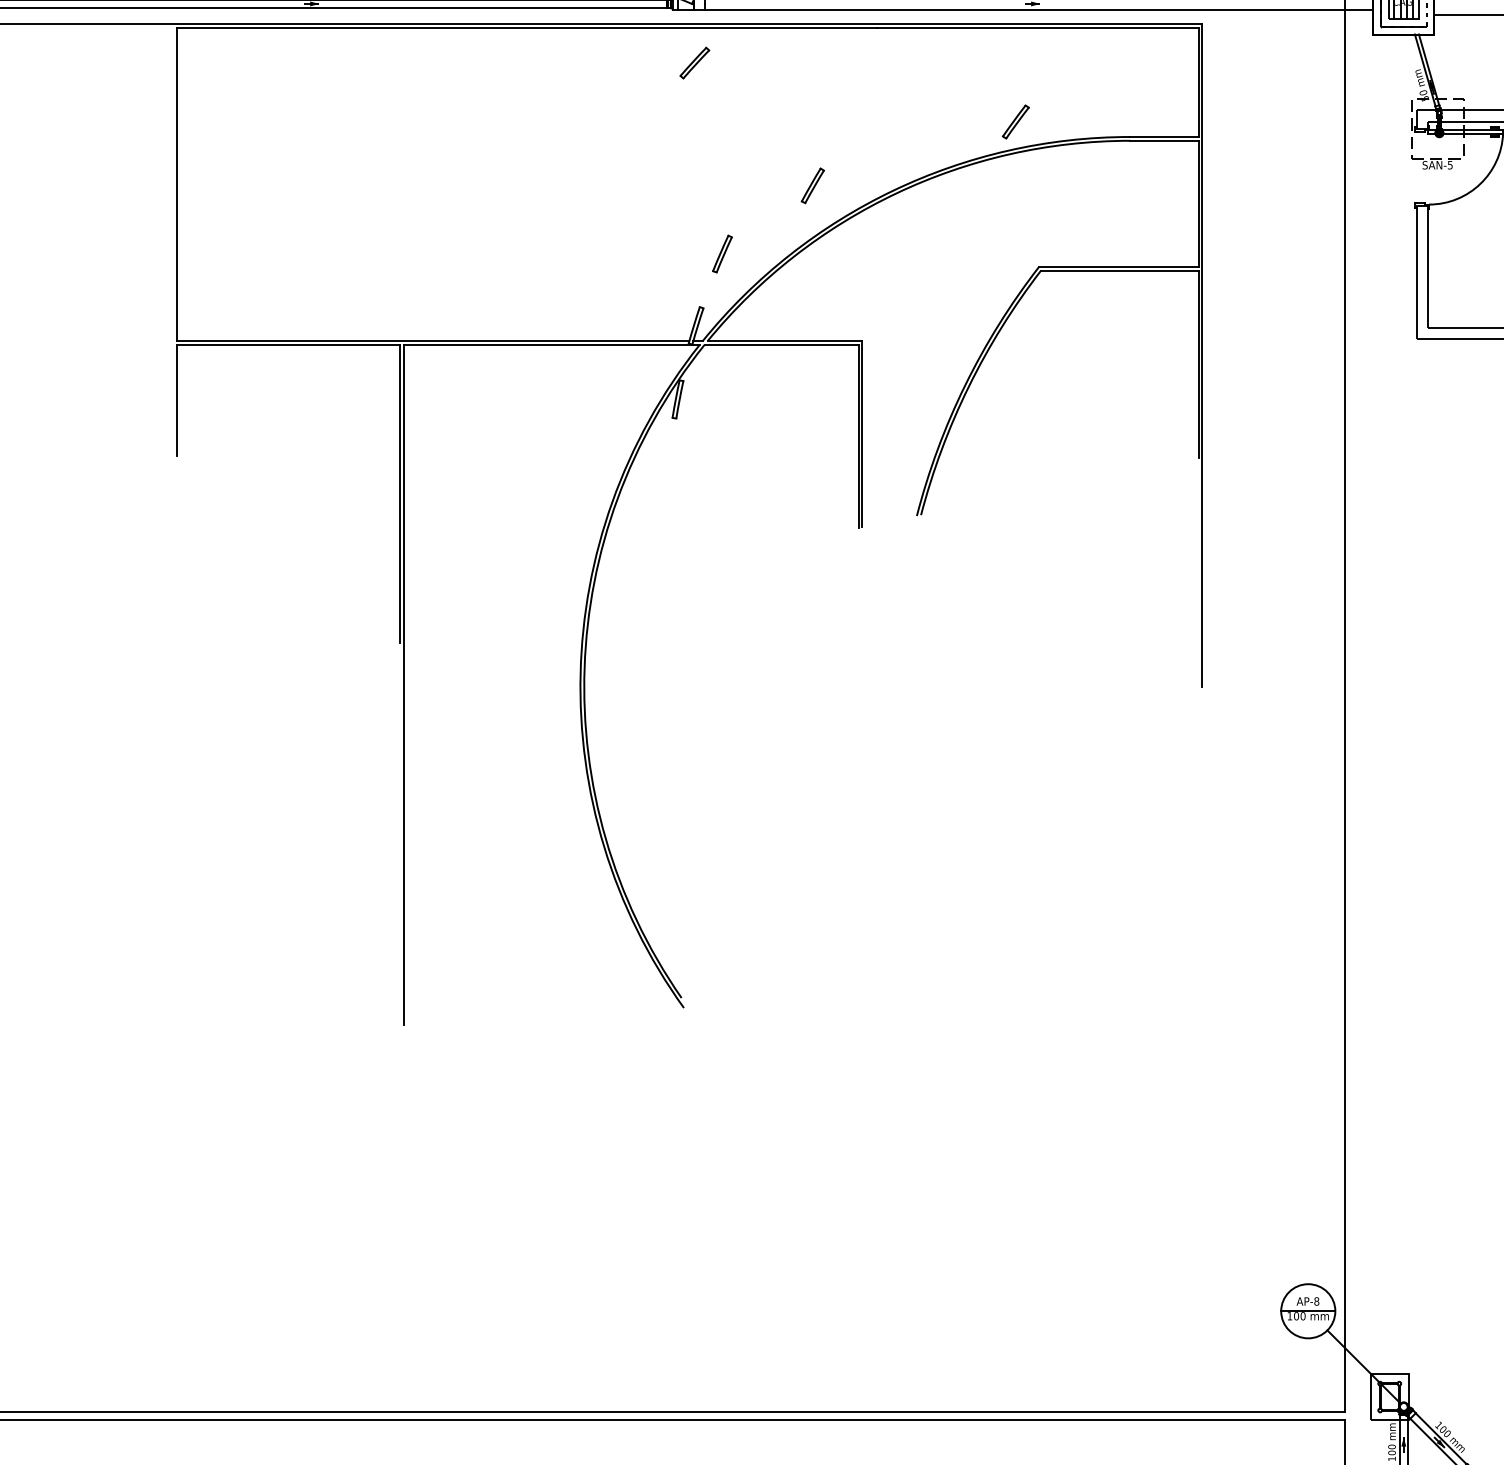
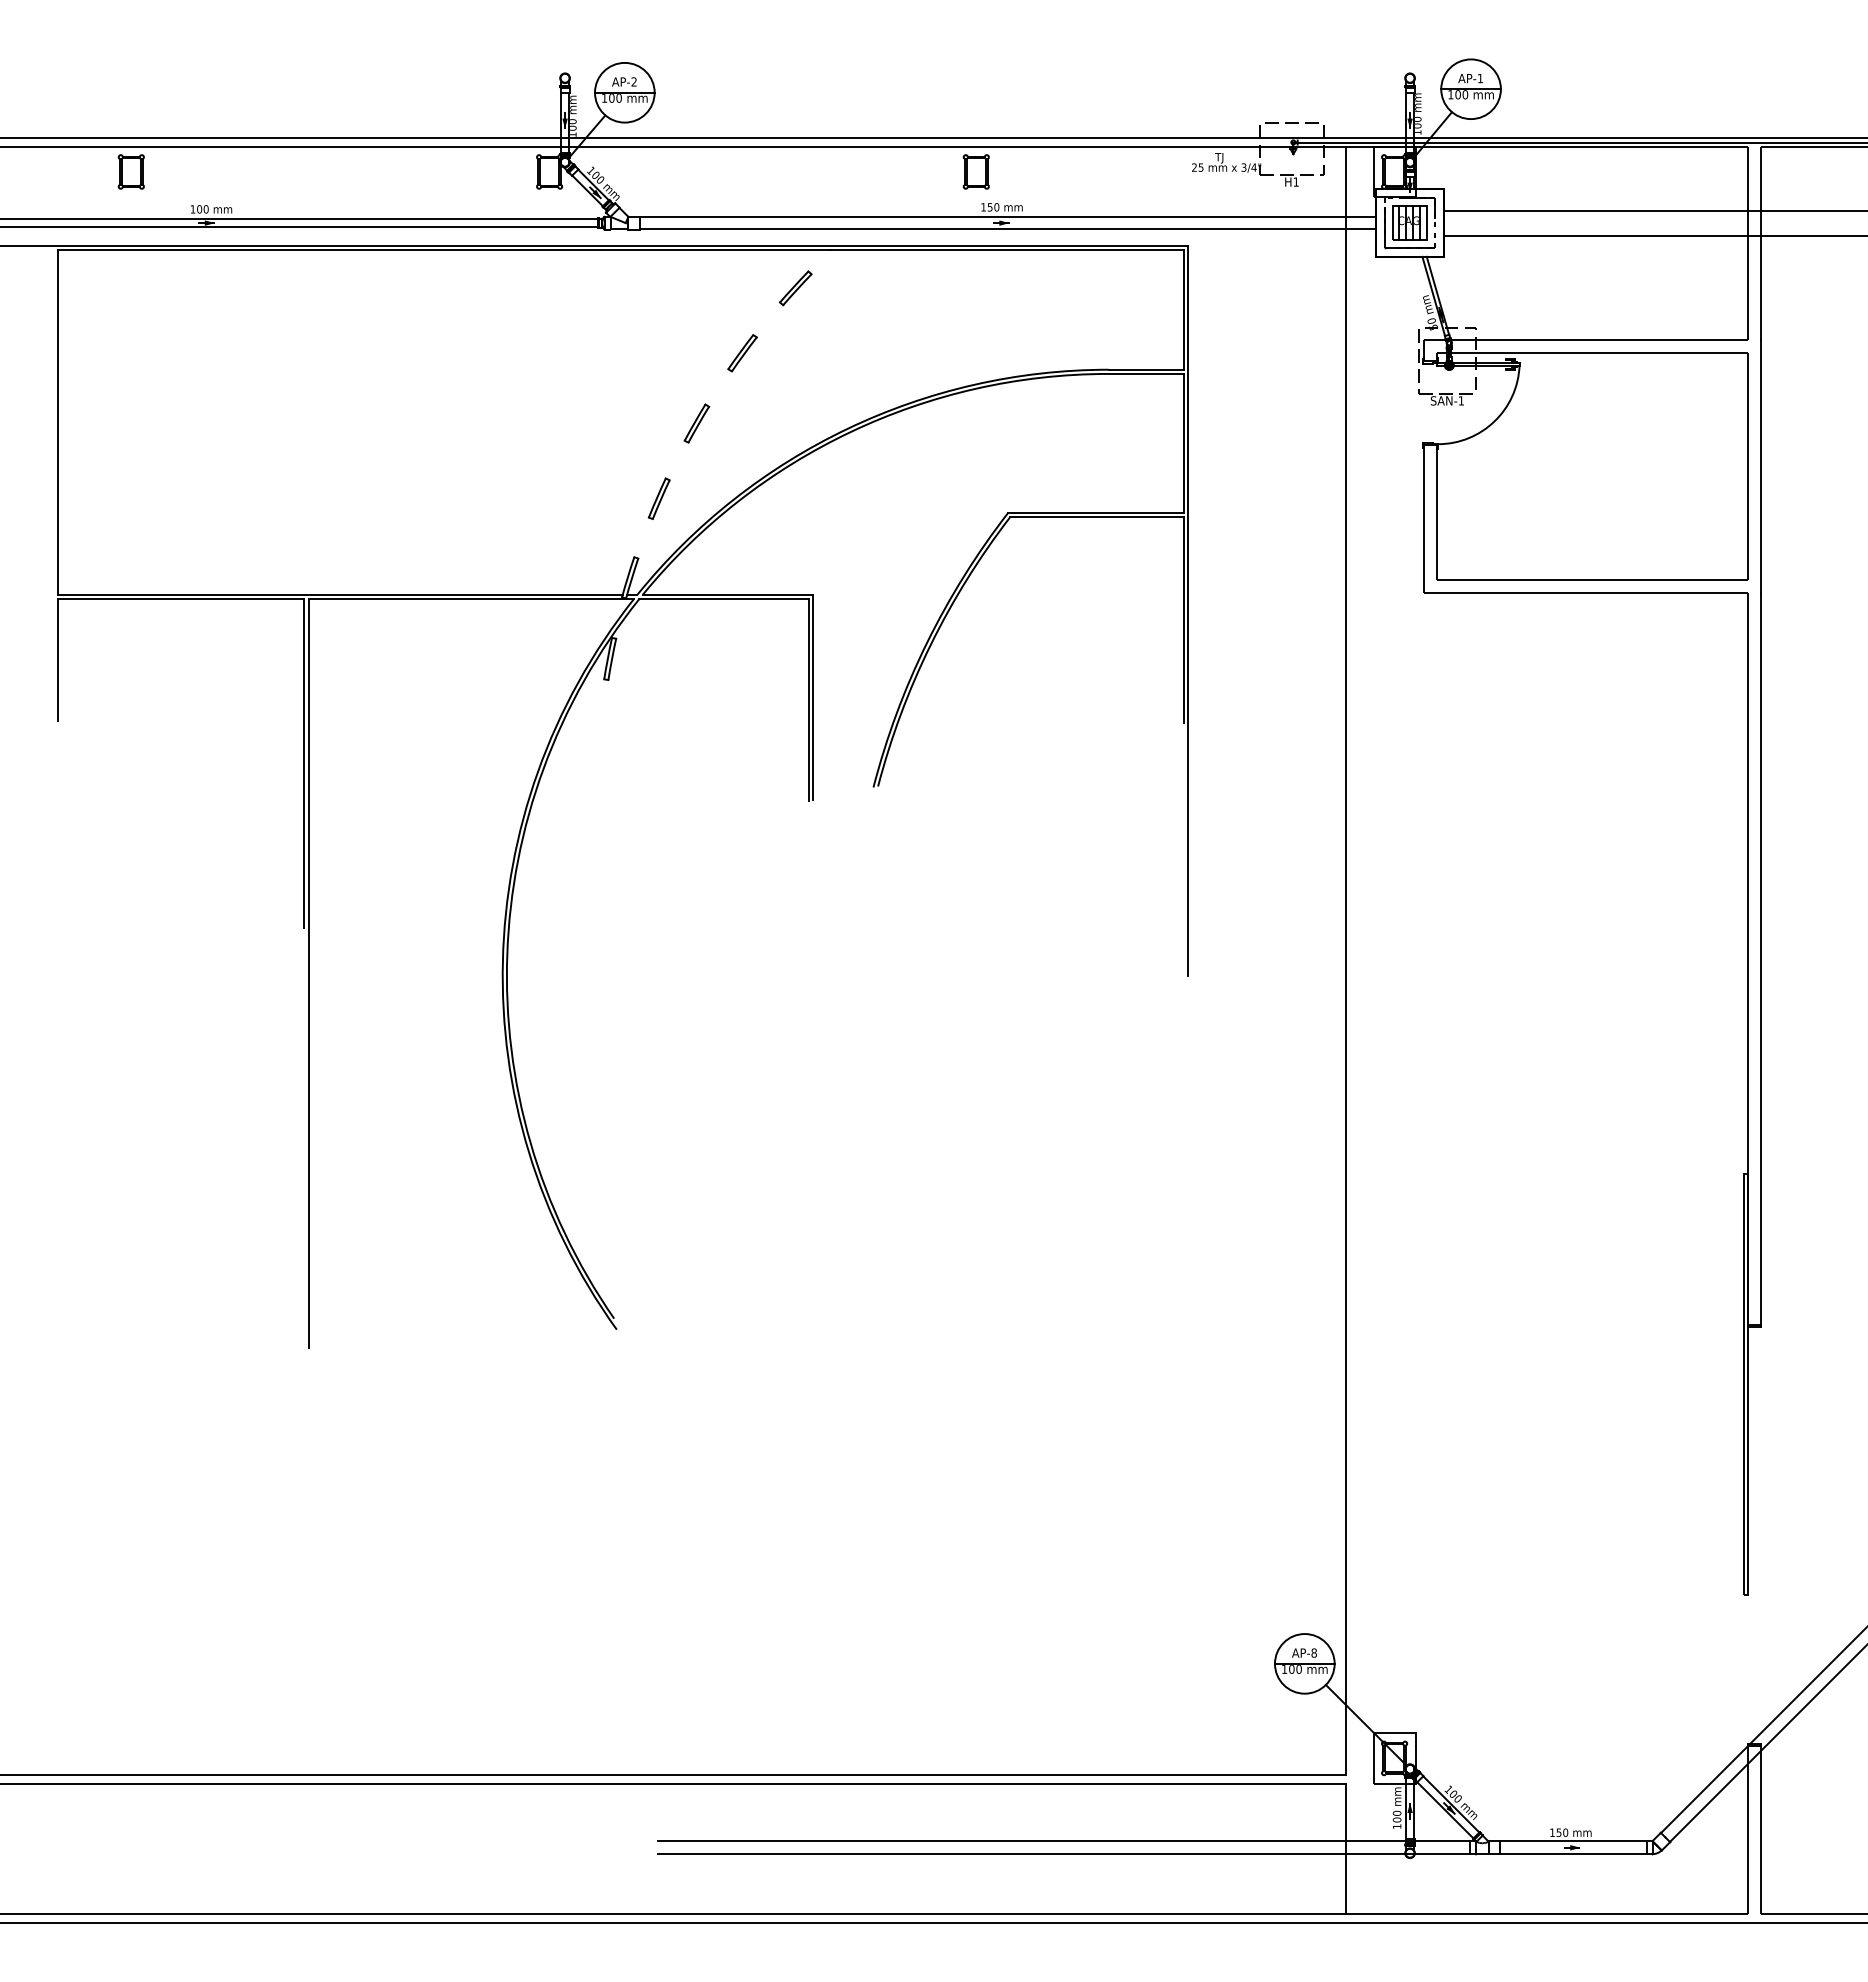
part: (694, 63) -> (795, 288), moved
part: (1015, 122) -> (742, 353), moved
text: (1449, 164) -> (1460, 400), SAN-5 -> SAN-1
part: (812, 185) -> (696, 423), moved

